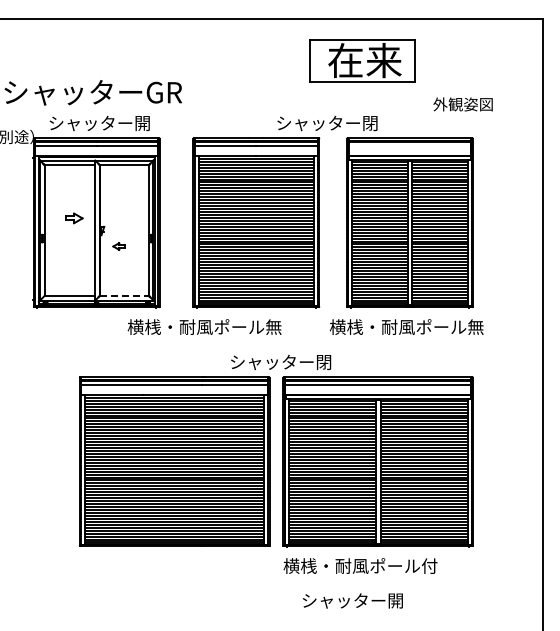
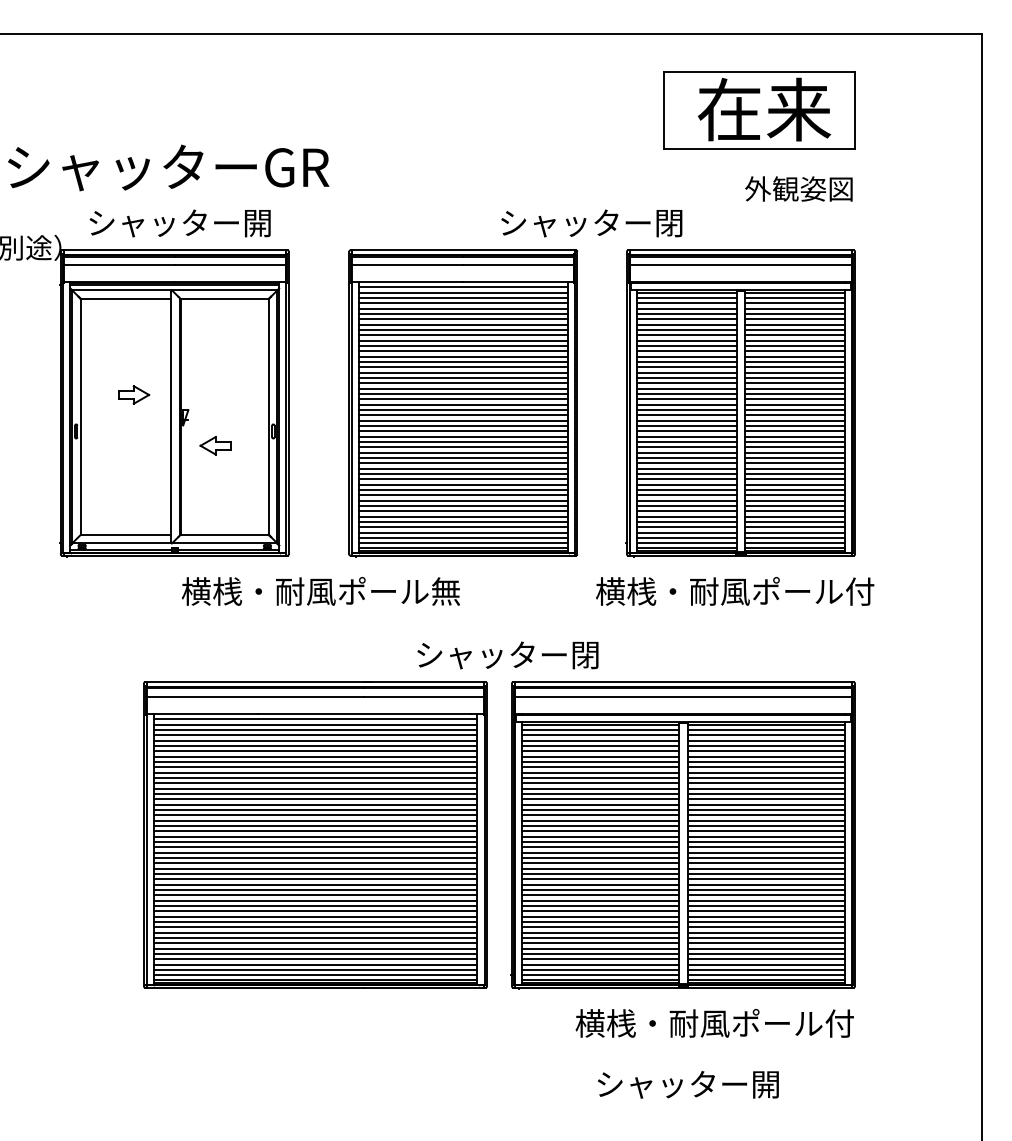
part: (362, 60) -> (759, 109), moved
text: (462, 104) -> (797, 189), moved
line: (409, 146) -> (740, 264), added
part: (118, 246) -> (214, 445), size x1.43
line: (124, 295) -> (224, 534), dashed -> solid
text: (204, 326) -> (320, 590), moved
text: (475, 326) -> (859, 590), 横桟・耐風ポール無 -> 横桟・耐風ポール付
text: (360, 565) -> (714, 1022), moved
text: (352, 600) -> (687, 1083), moved

